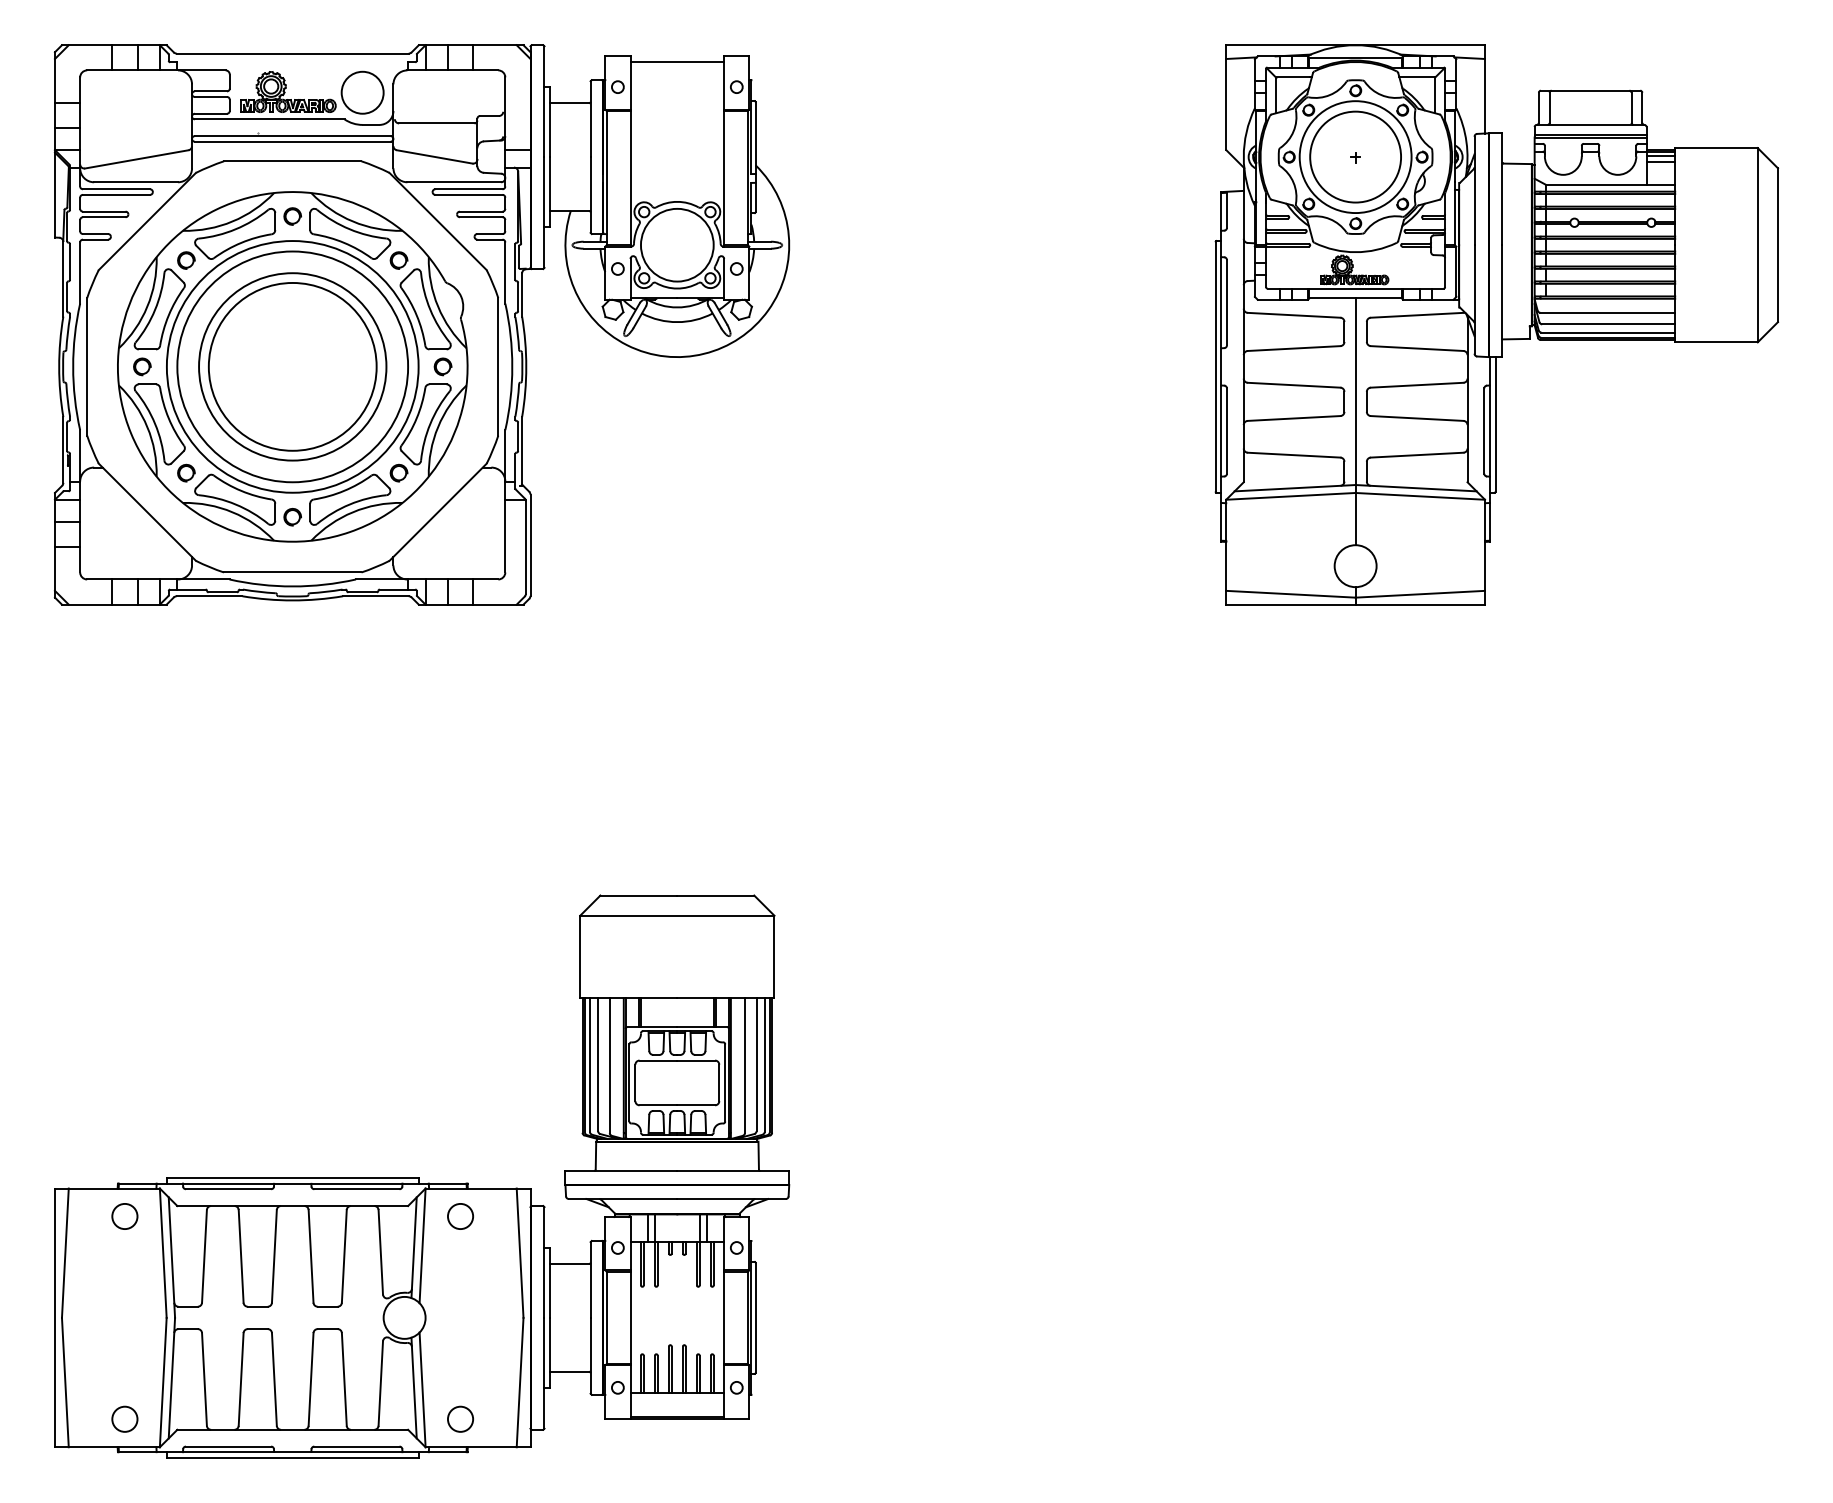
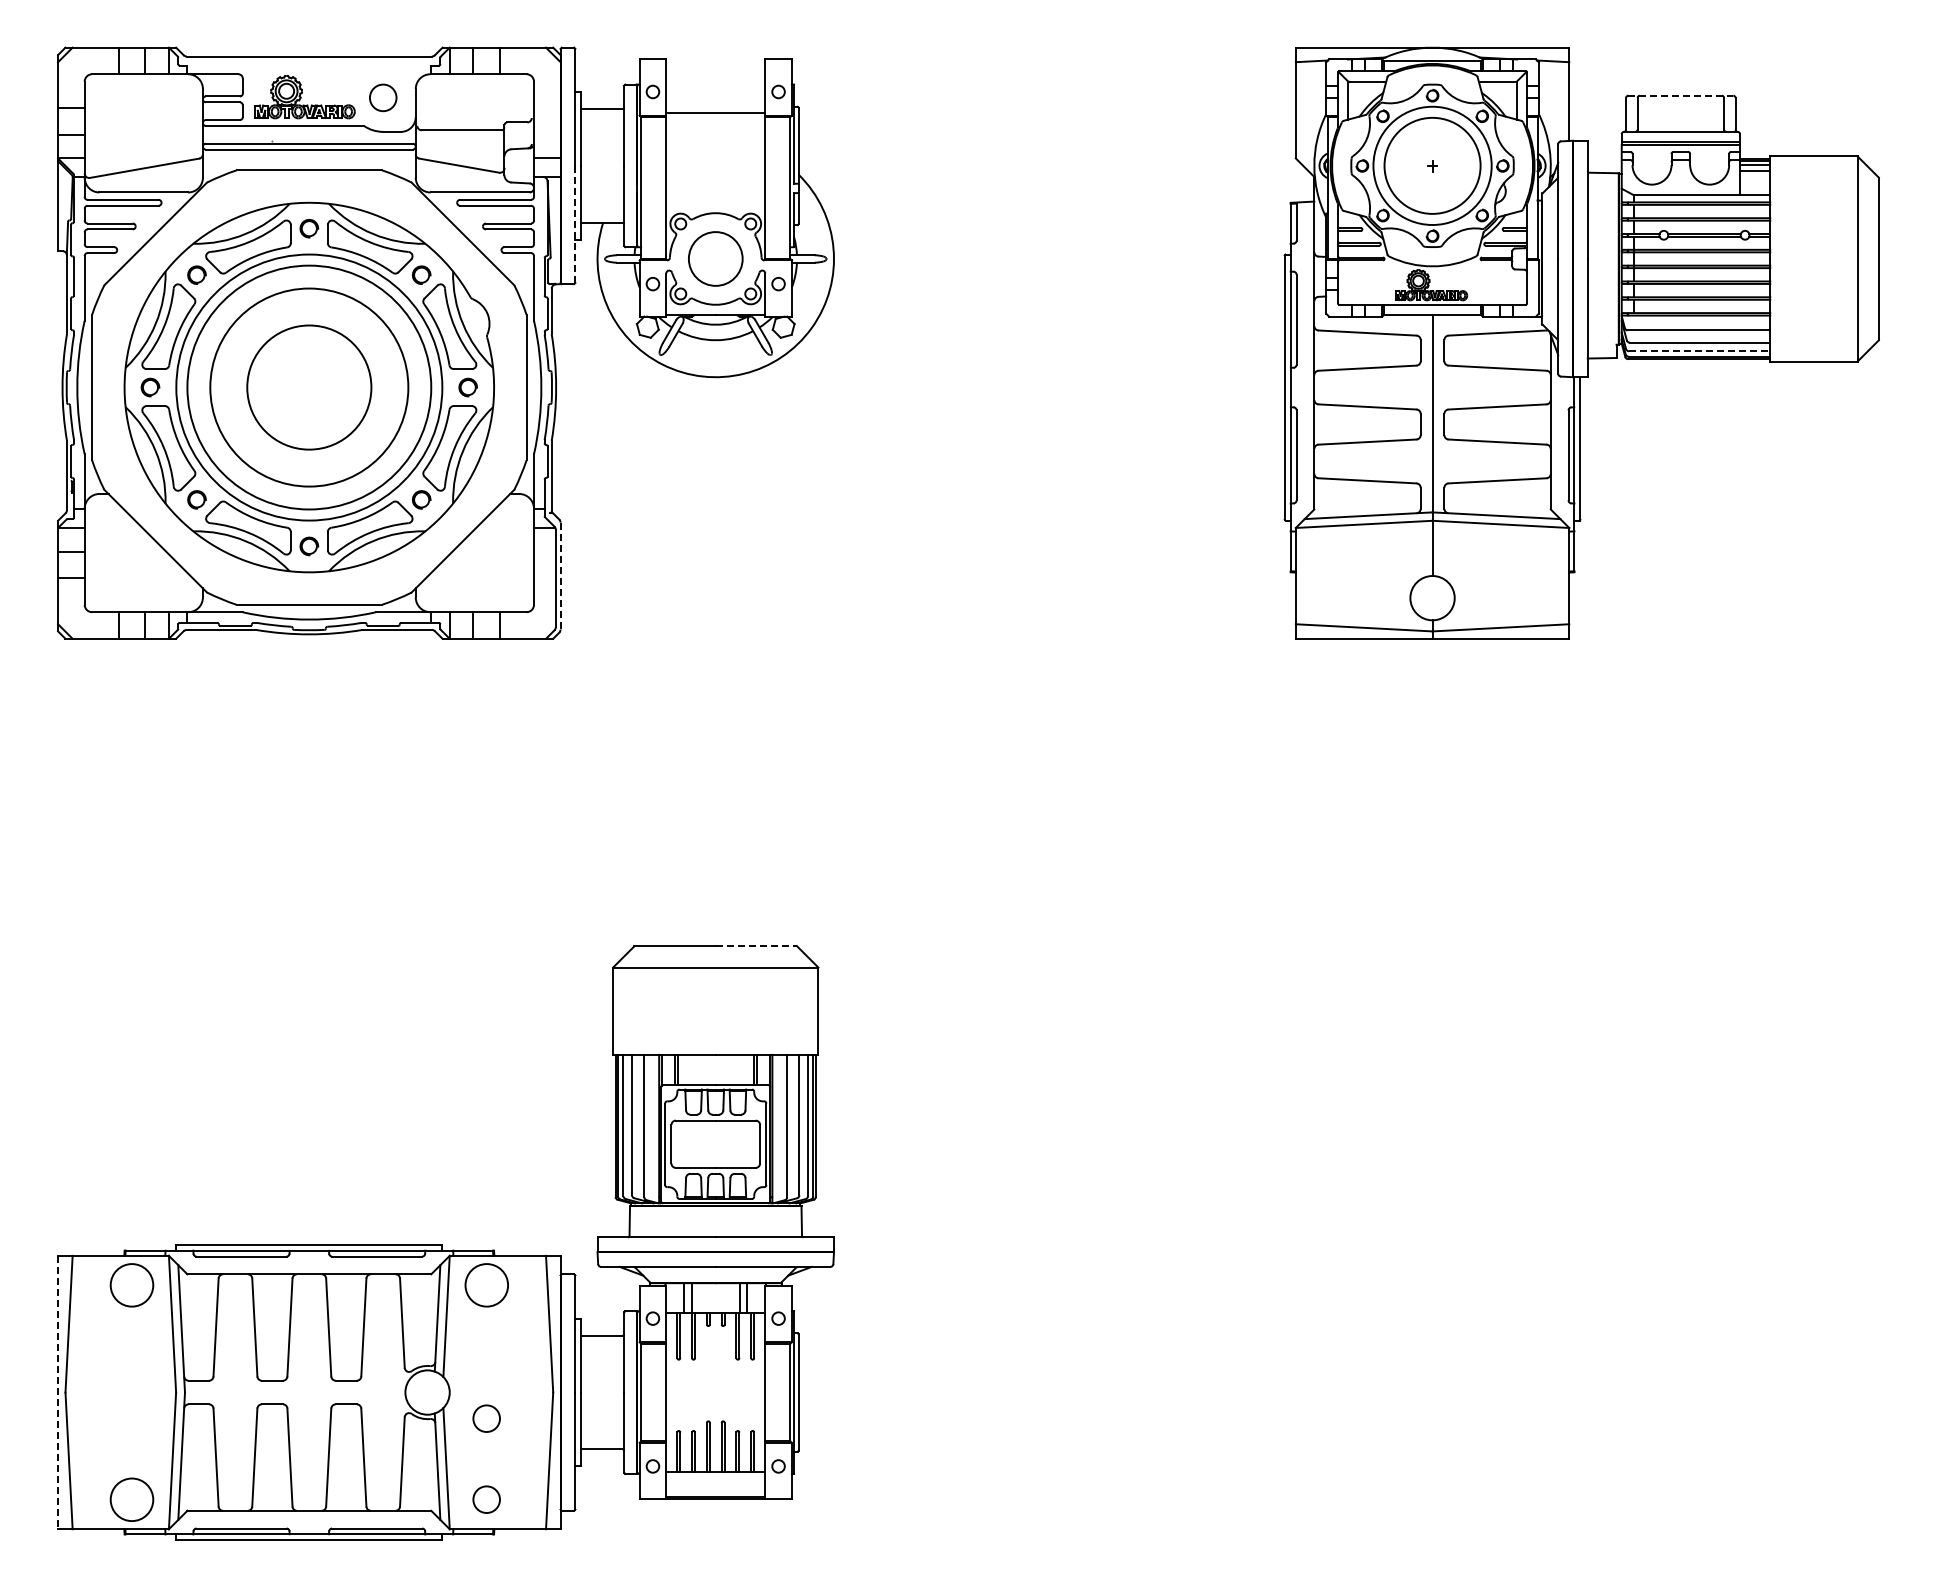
line: (677, 62) -> (715, 113), moved
line: (1591, 90) -> (1681, 95), solid -> dashed
circle: (362, 92) -> (383, 97), size x0.6
line: (544, 212) -> (575, 224), solid -> dashed
circle: (677, 244) -> (715, 258), size x0.7
line: (1608, 332) -> (1699, 351), solid -> dashed
circle: (292, 366) -> (309, 387), size x0.7
line: (530, 545) -> (560, 576), solid -> dashed
line: (715, 895) -> (756, 946), solid -> dashed
circle: (124, 1216) -> (131, 1285), size x1.6
circle: (460, 1216) -> (486, 1285), size x1.6
line: (55, 1317) -> (58, 1392), solid -> dashed
circle: (460, 1342) -> (486, 1418), added
circle: (124, 1419) -> (131, 1499), size x1.6

